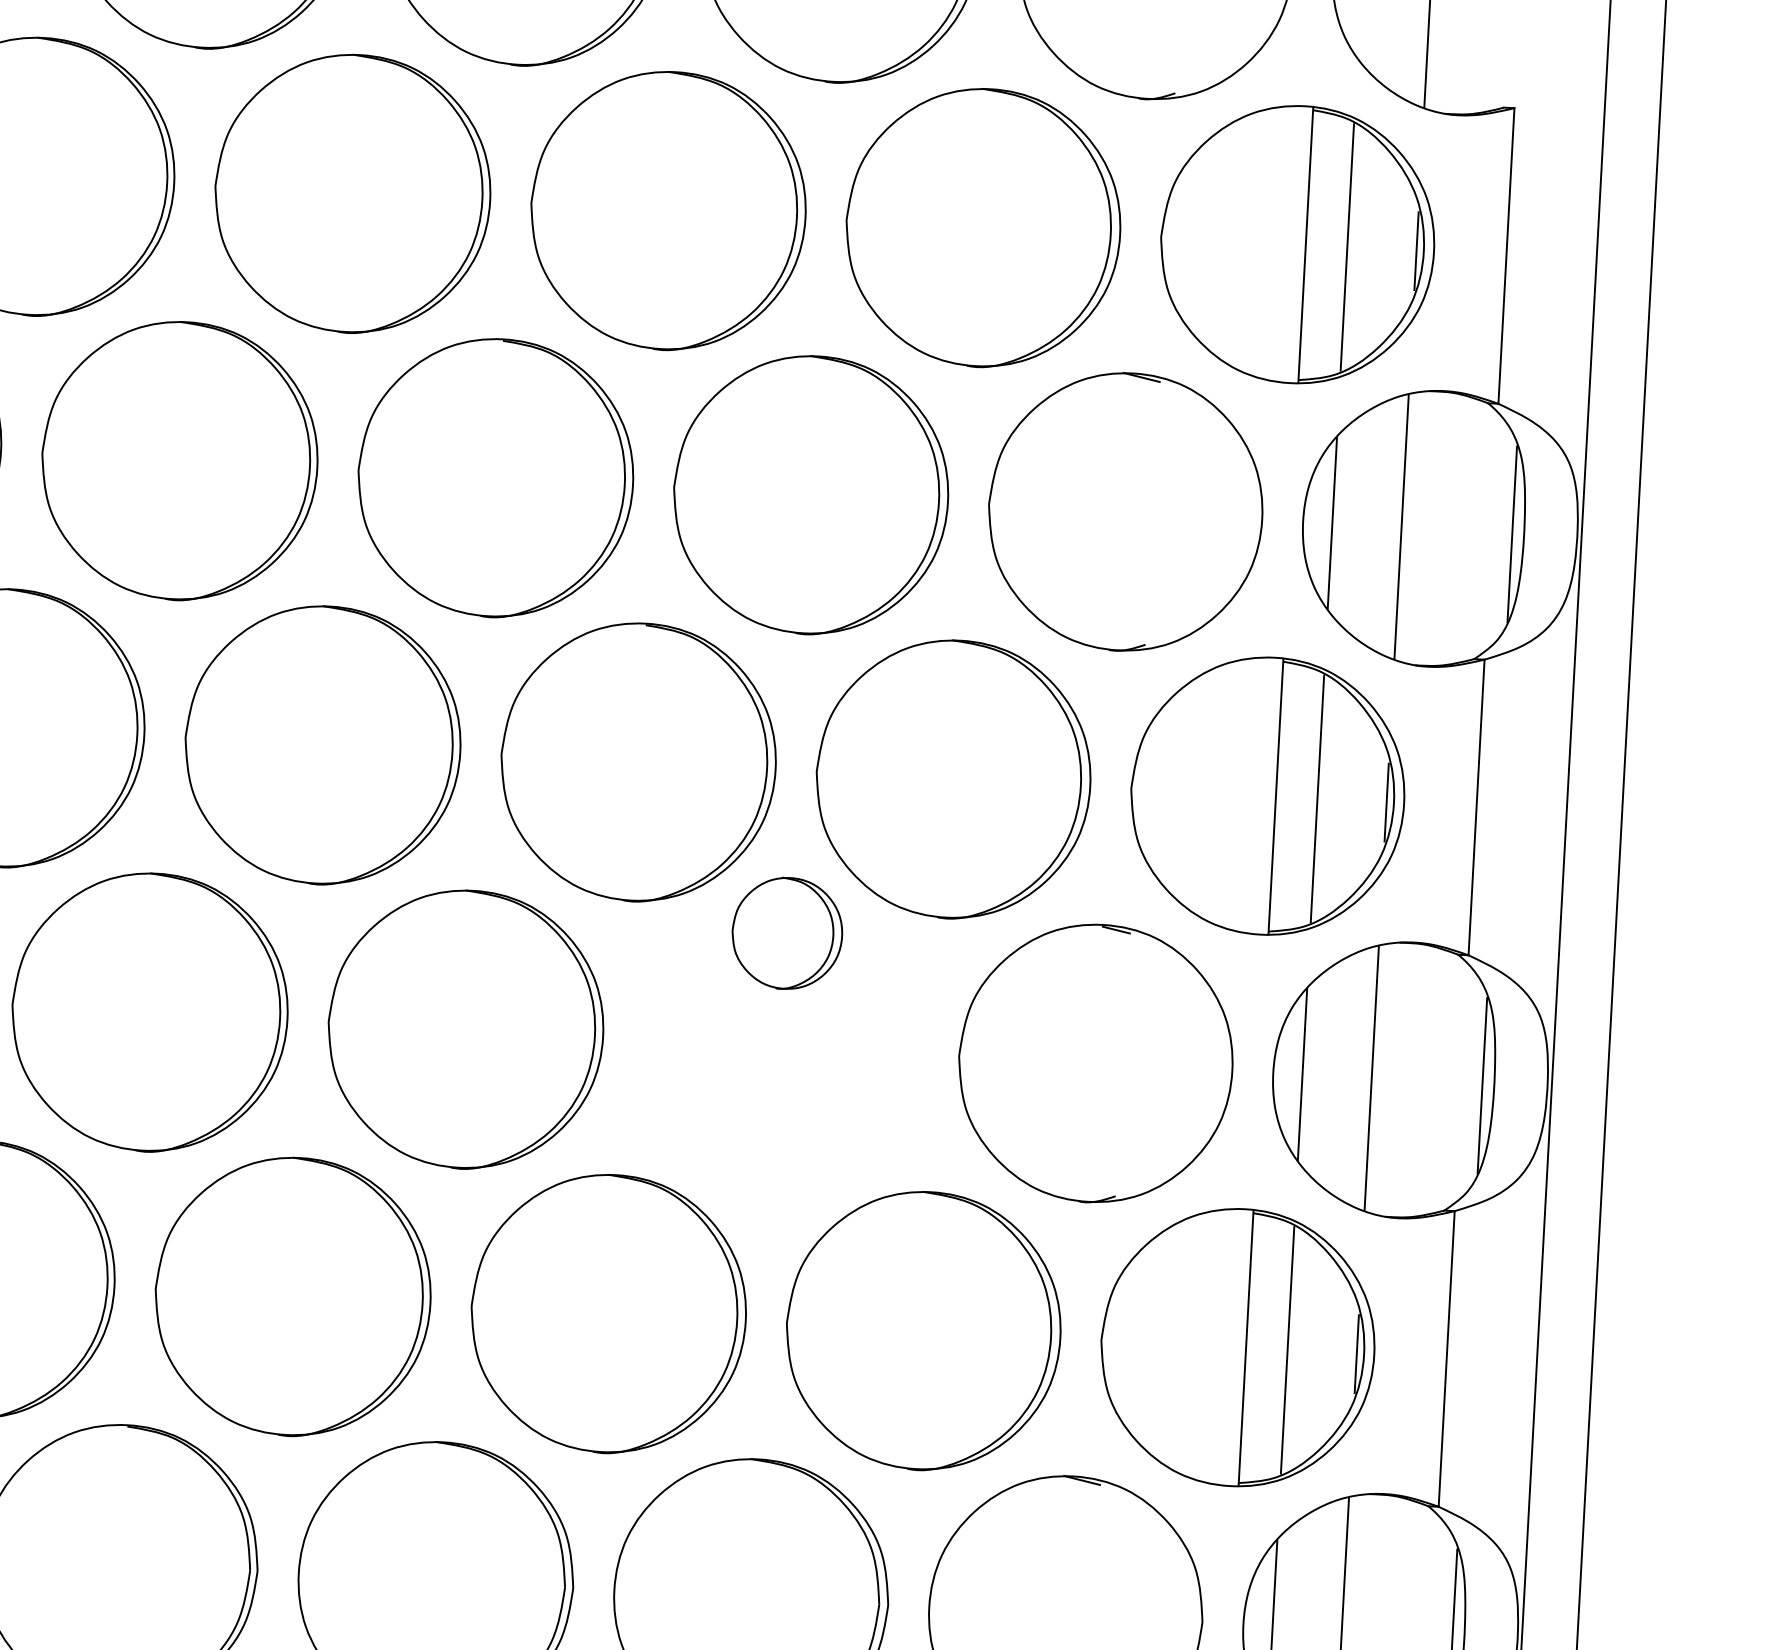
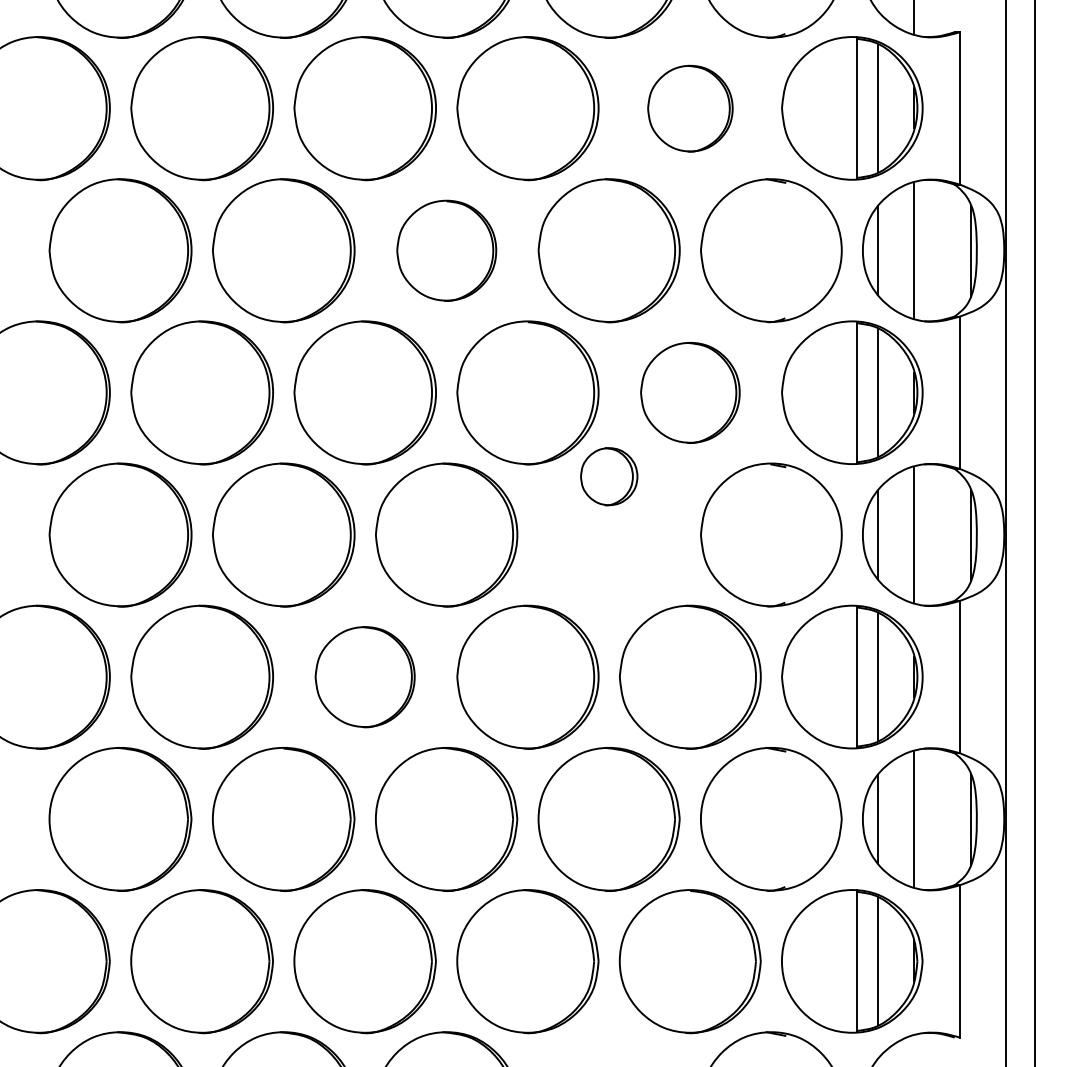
part: (983, 227) -> (690, 108), size x0.6
part: (495, 477) -> (446, 250), size x0.7
part: (953, 778) -> (690, 392), size x0.7
part: (291, 1295) -> (364, 676), size x0.7

